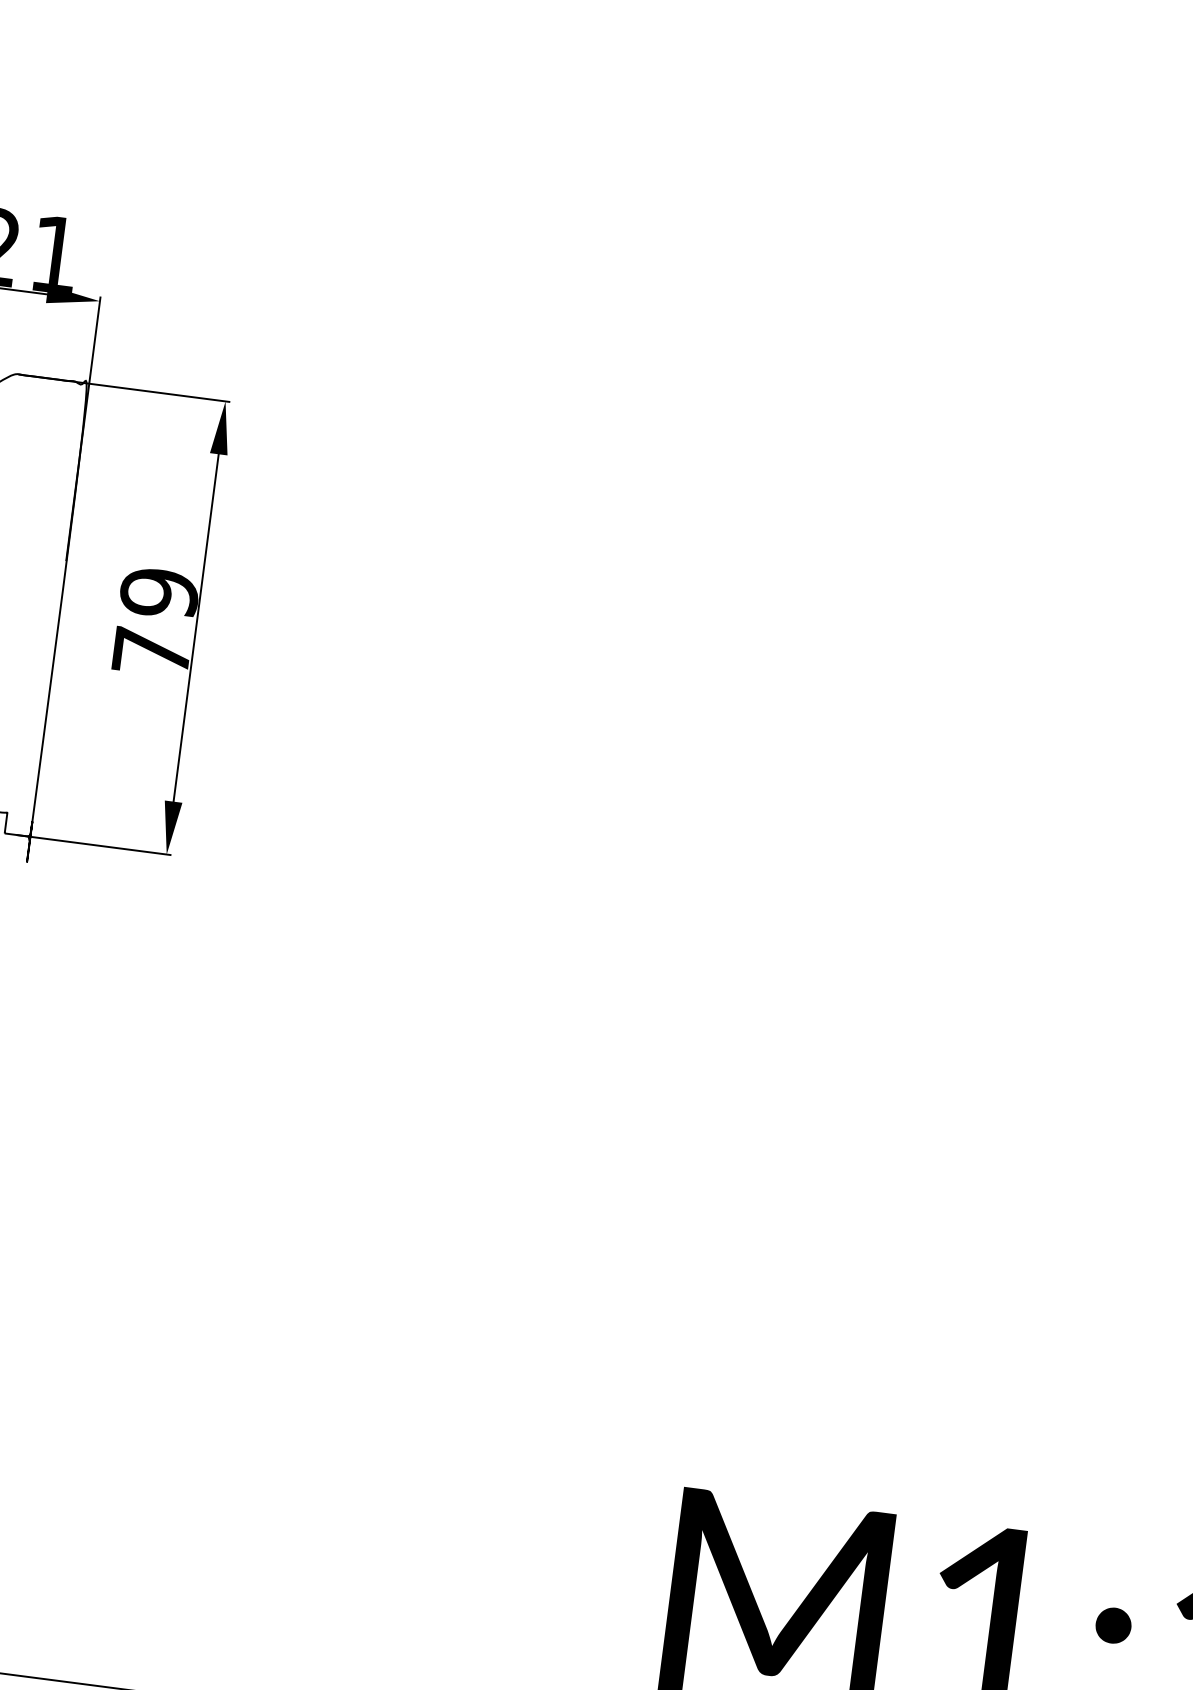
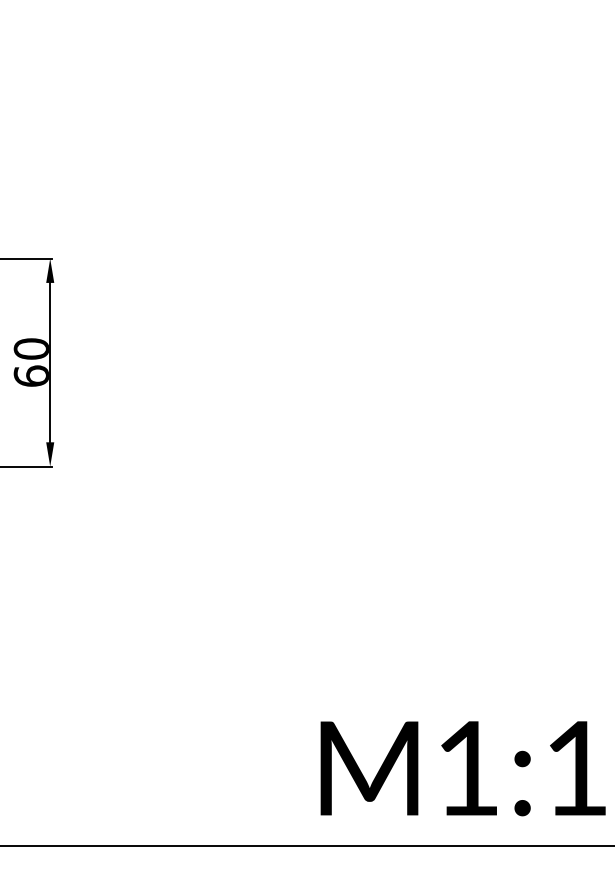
text: (153, 622) -> (30, 362), 79 -> 60

